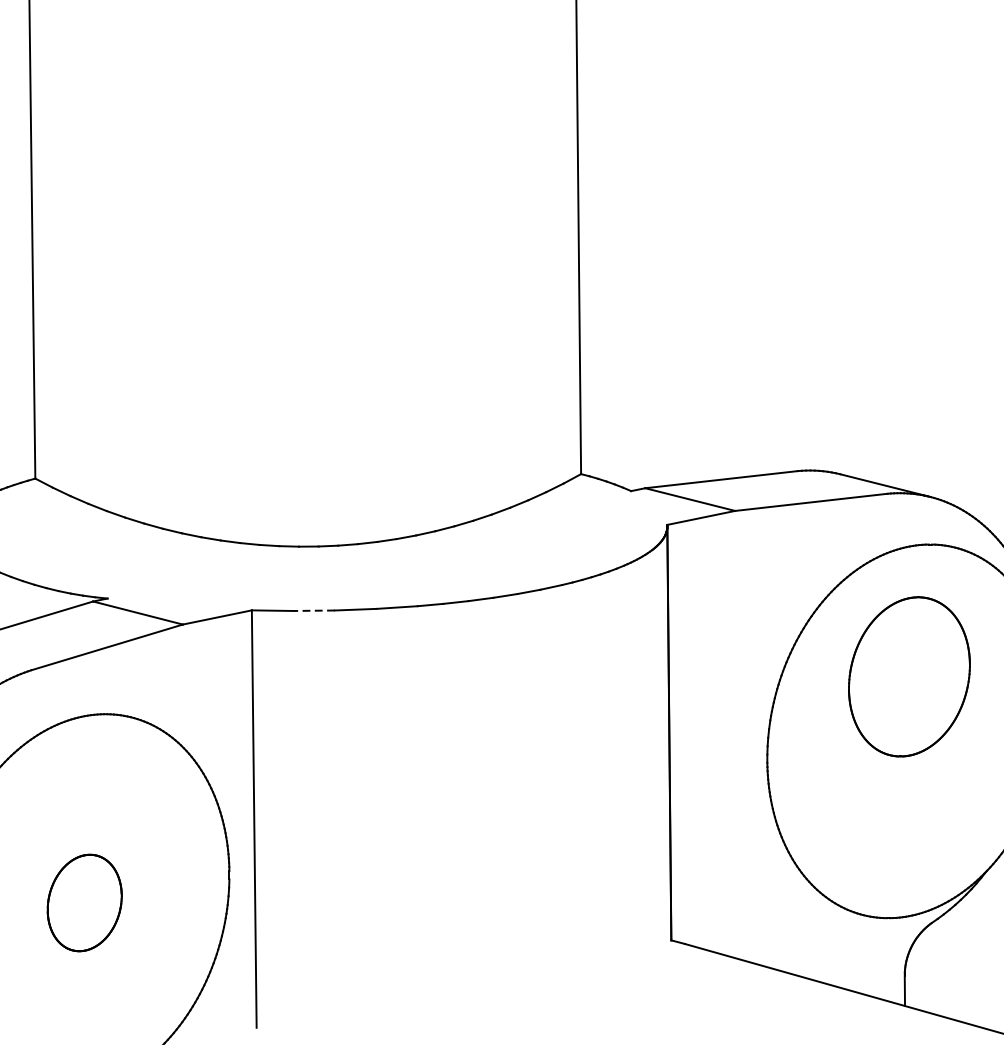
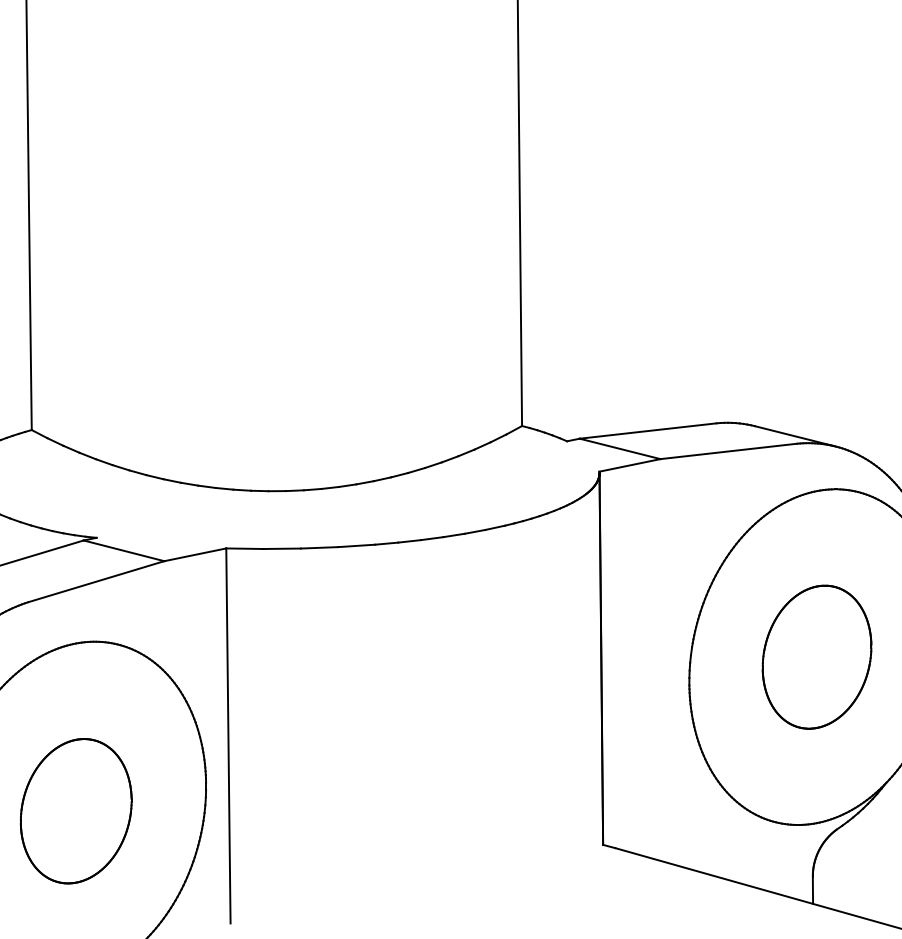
line: (314, 610) -> (282, 548), dashed -> solid
part: (908, 676) -> (816, 656), moved
part: (84, 903) -> (75, 811), size x1.67

